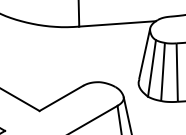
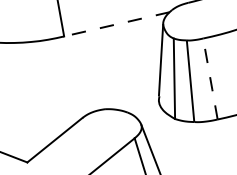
line: (117, 23) -> (116, 23), solid -> dashed
line: (177, 72) -> (210, 78), solid -> dashed

